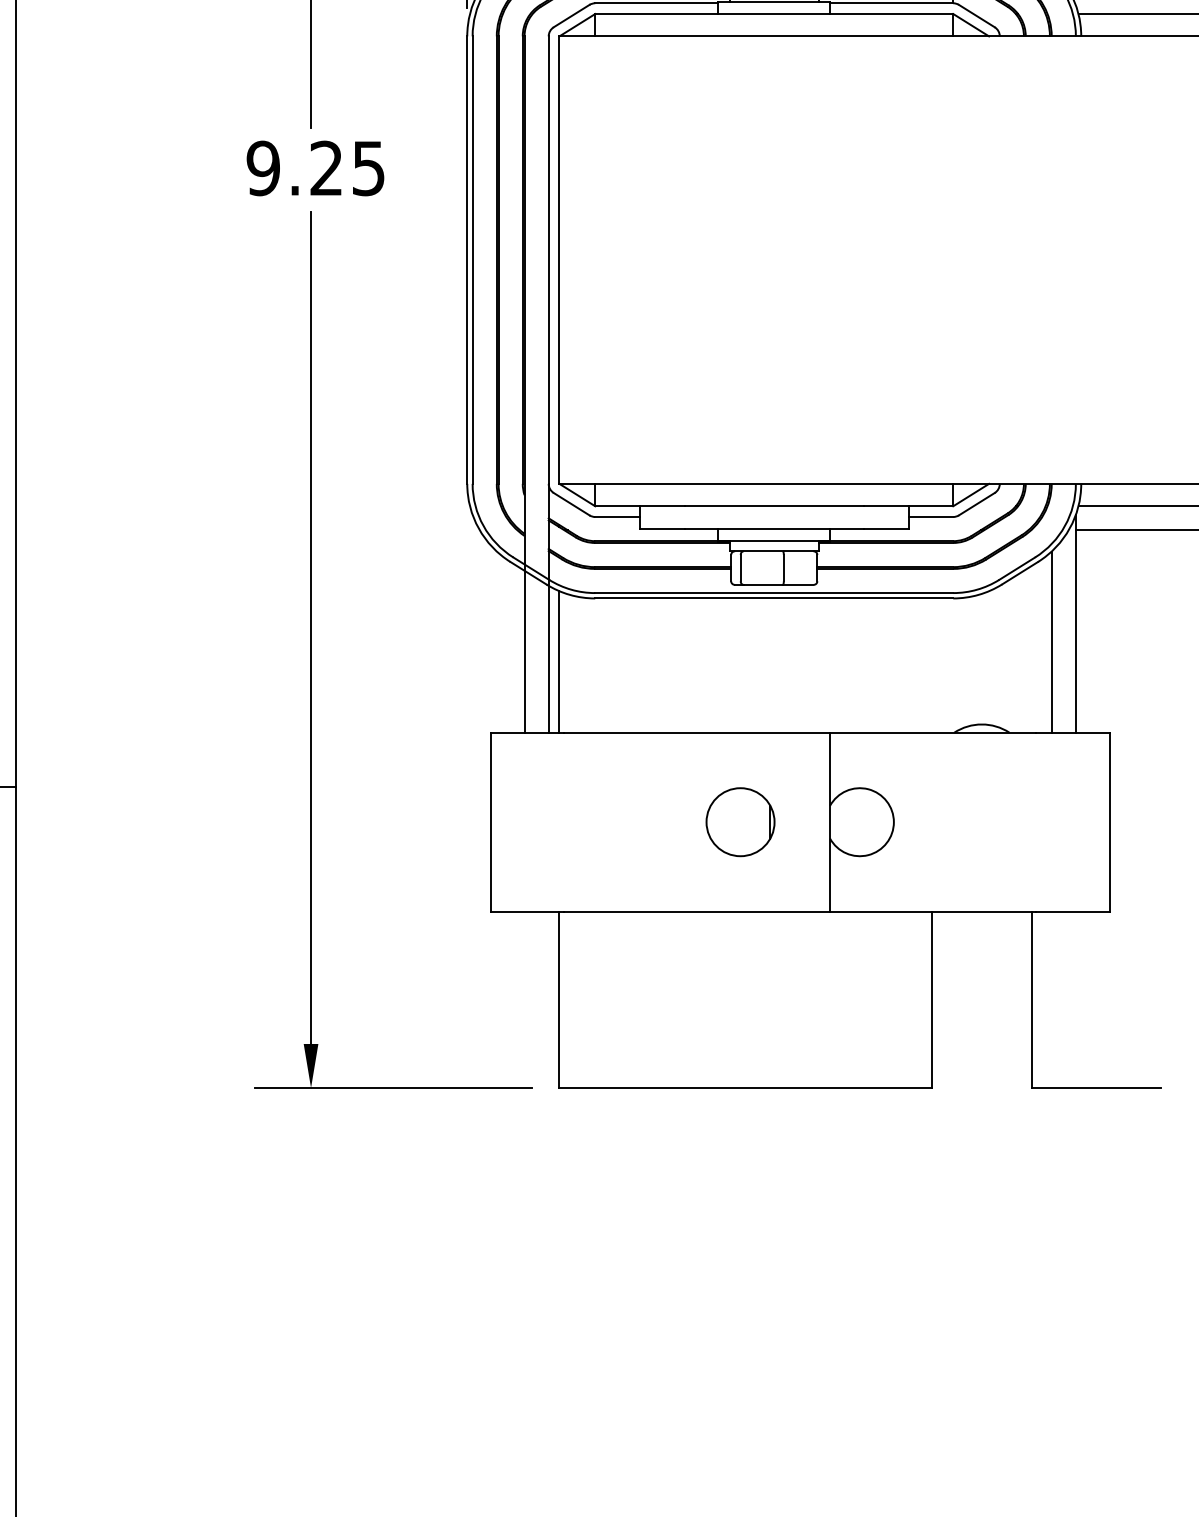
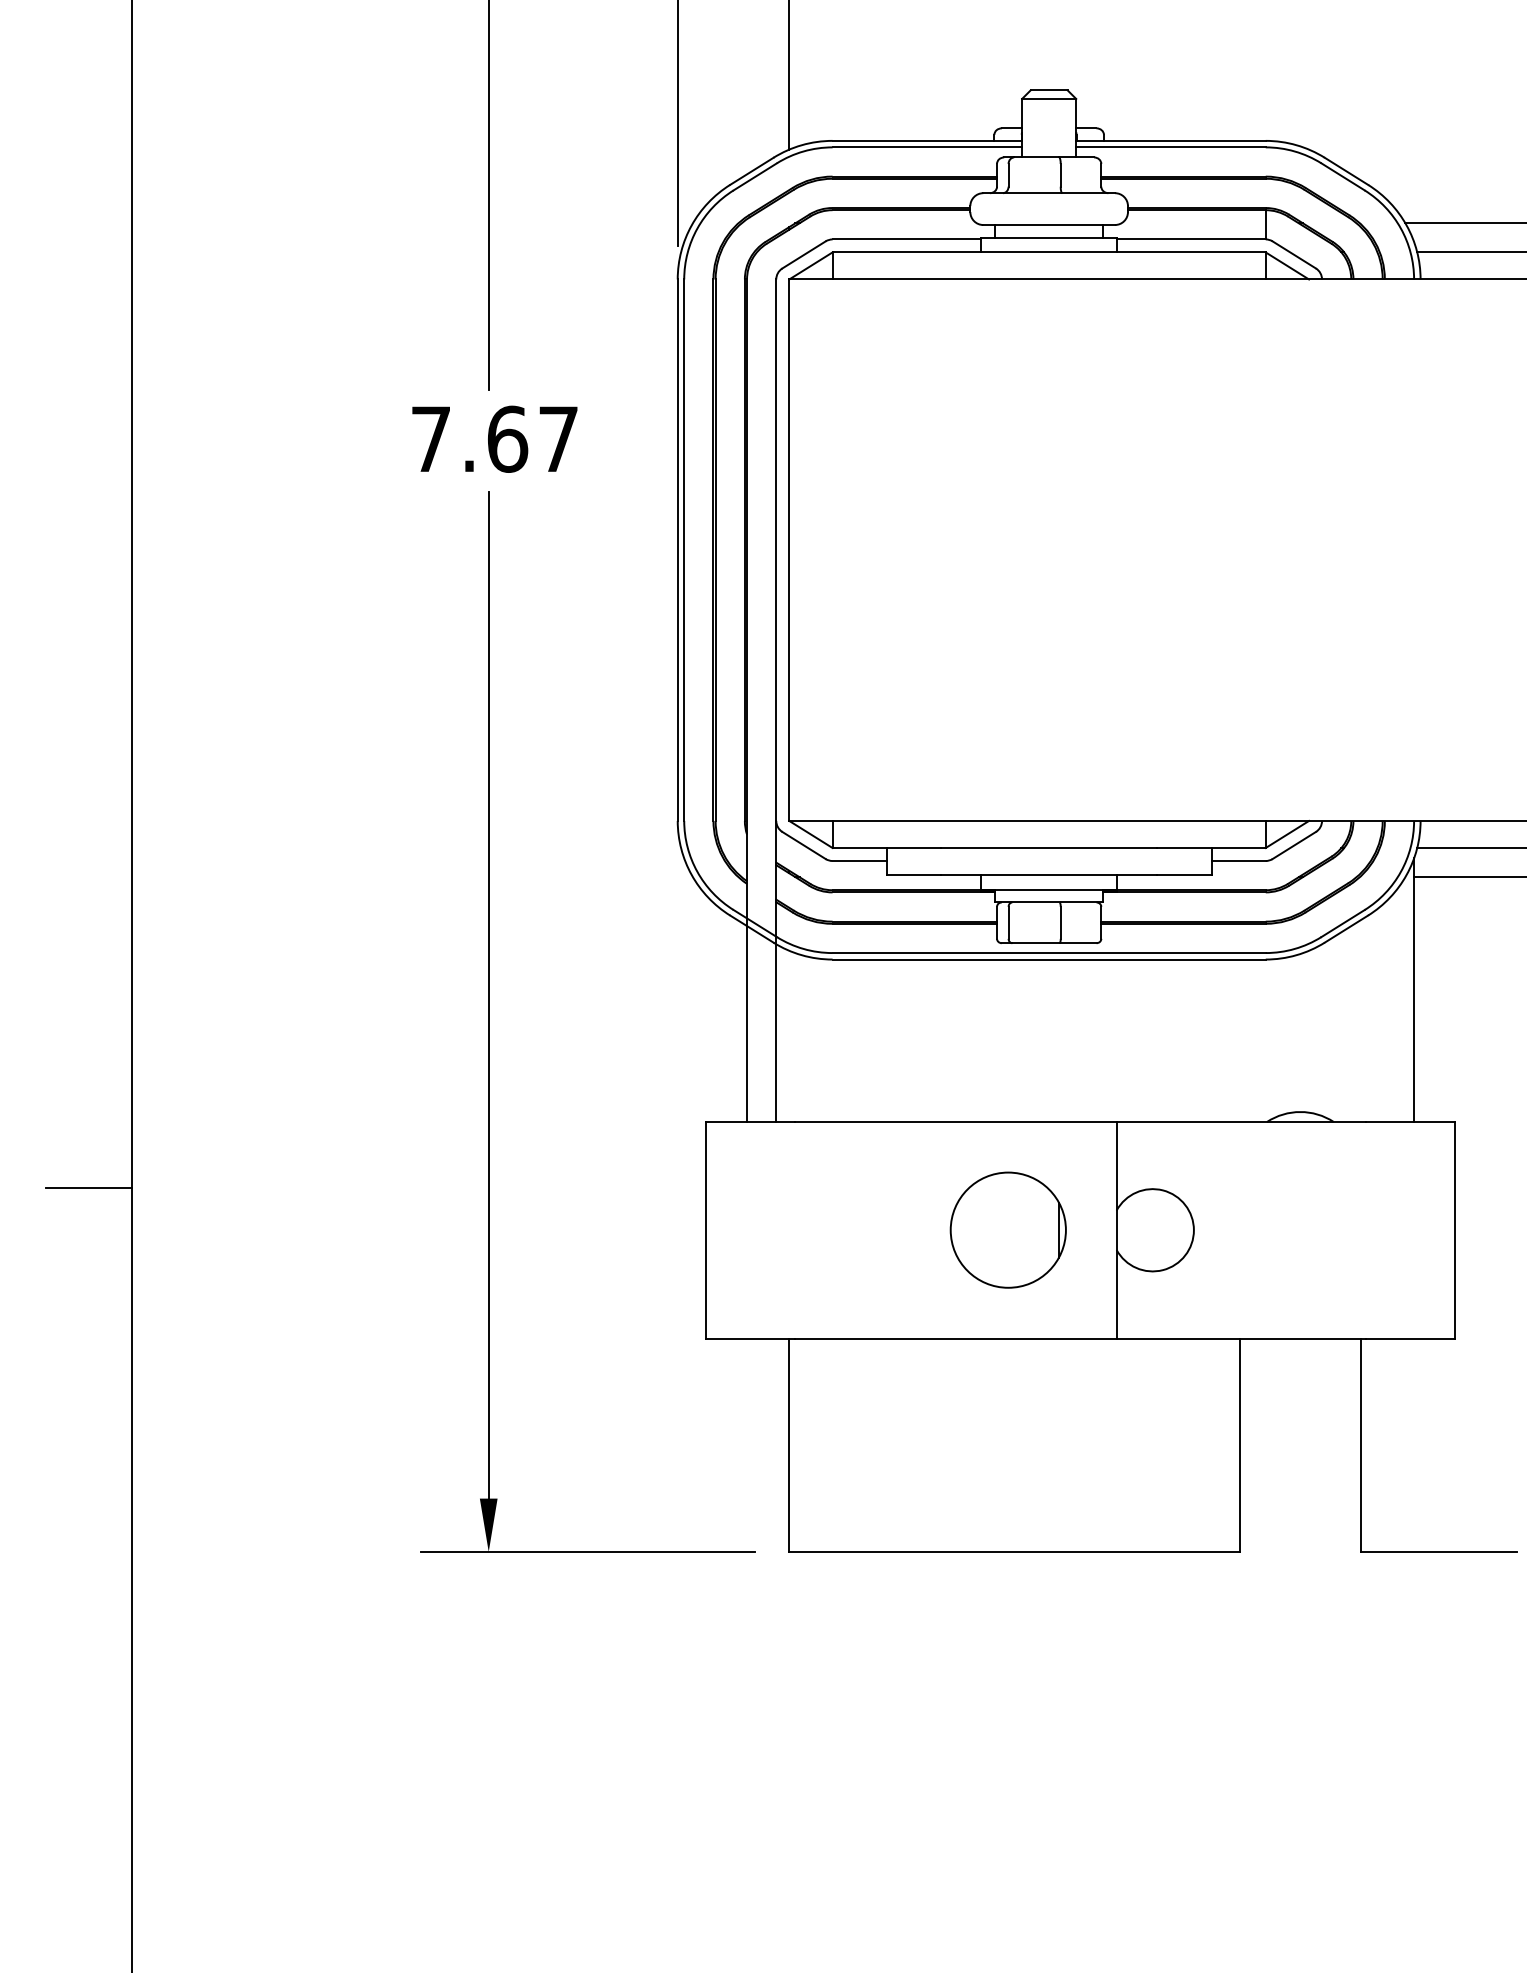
text: (315, 167) -> (493, 438), 9.25 -> 7.67
line: (1051, 641) -> (1384, 1011), removed
line: (559, 661) -> (789, 1035), removed
part: (740, 822) -> (1008, 1230), size x1.4

